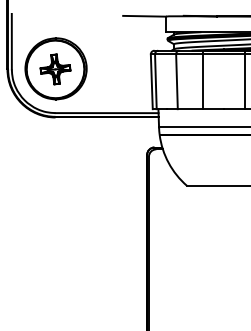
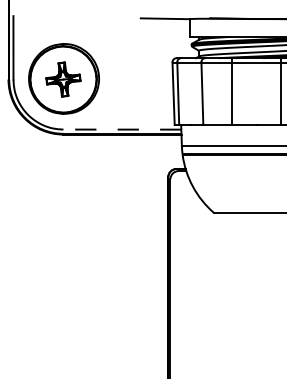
line: (107, 113) -> (122, 129), solid -> dashed

